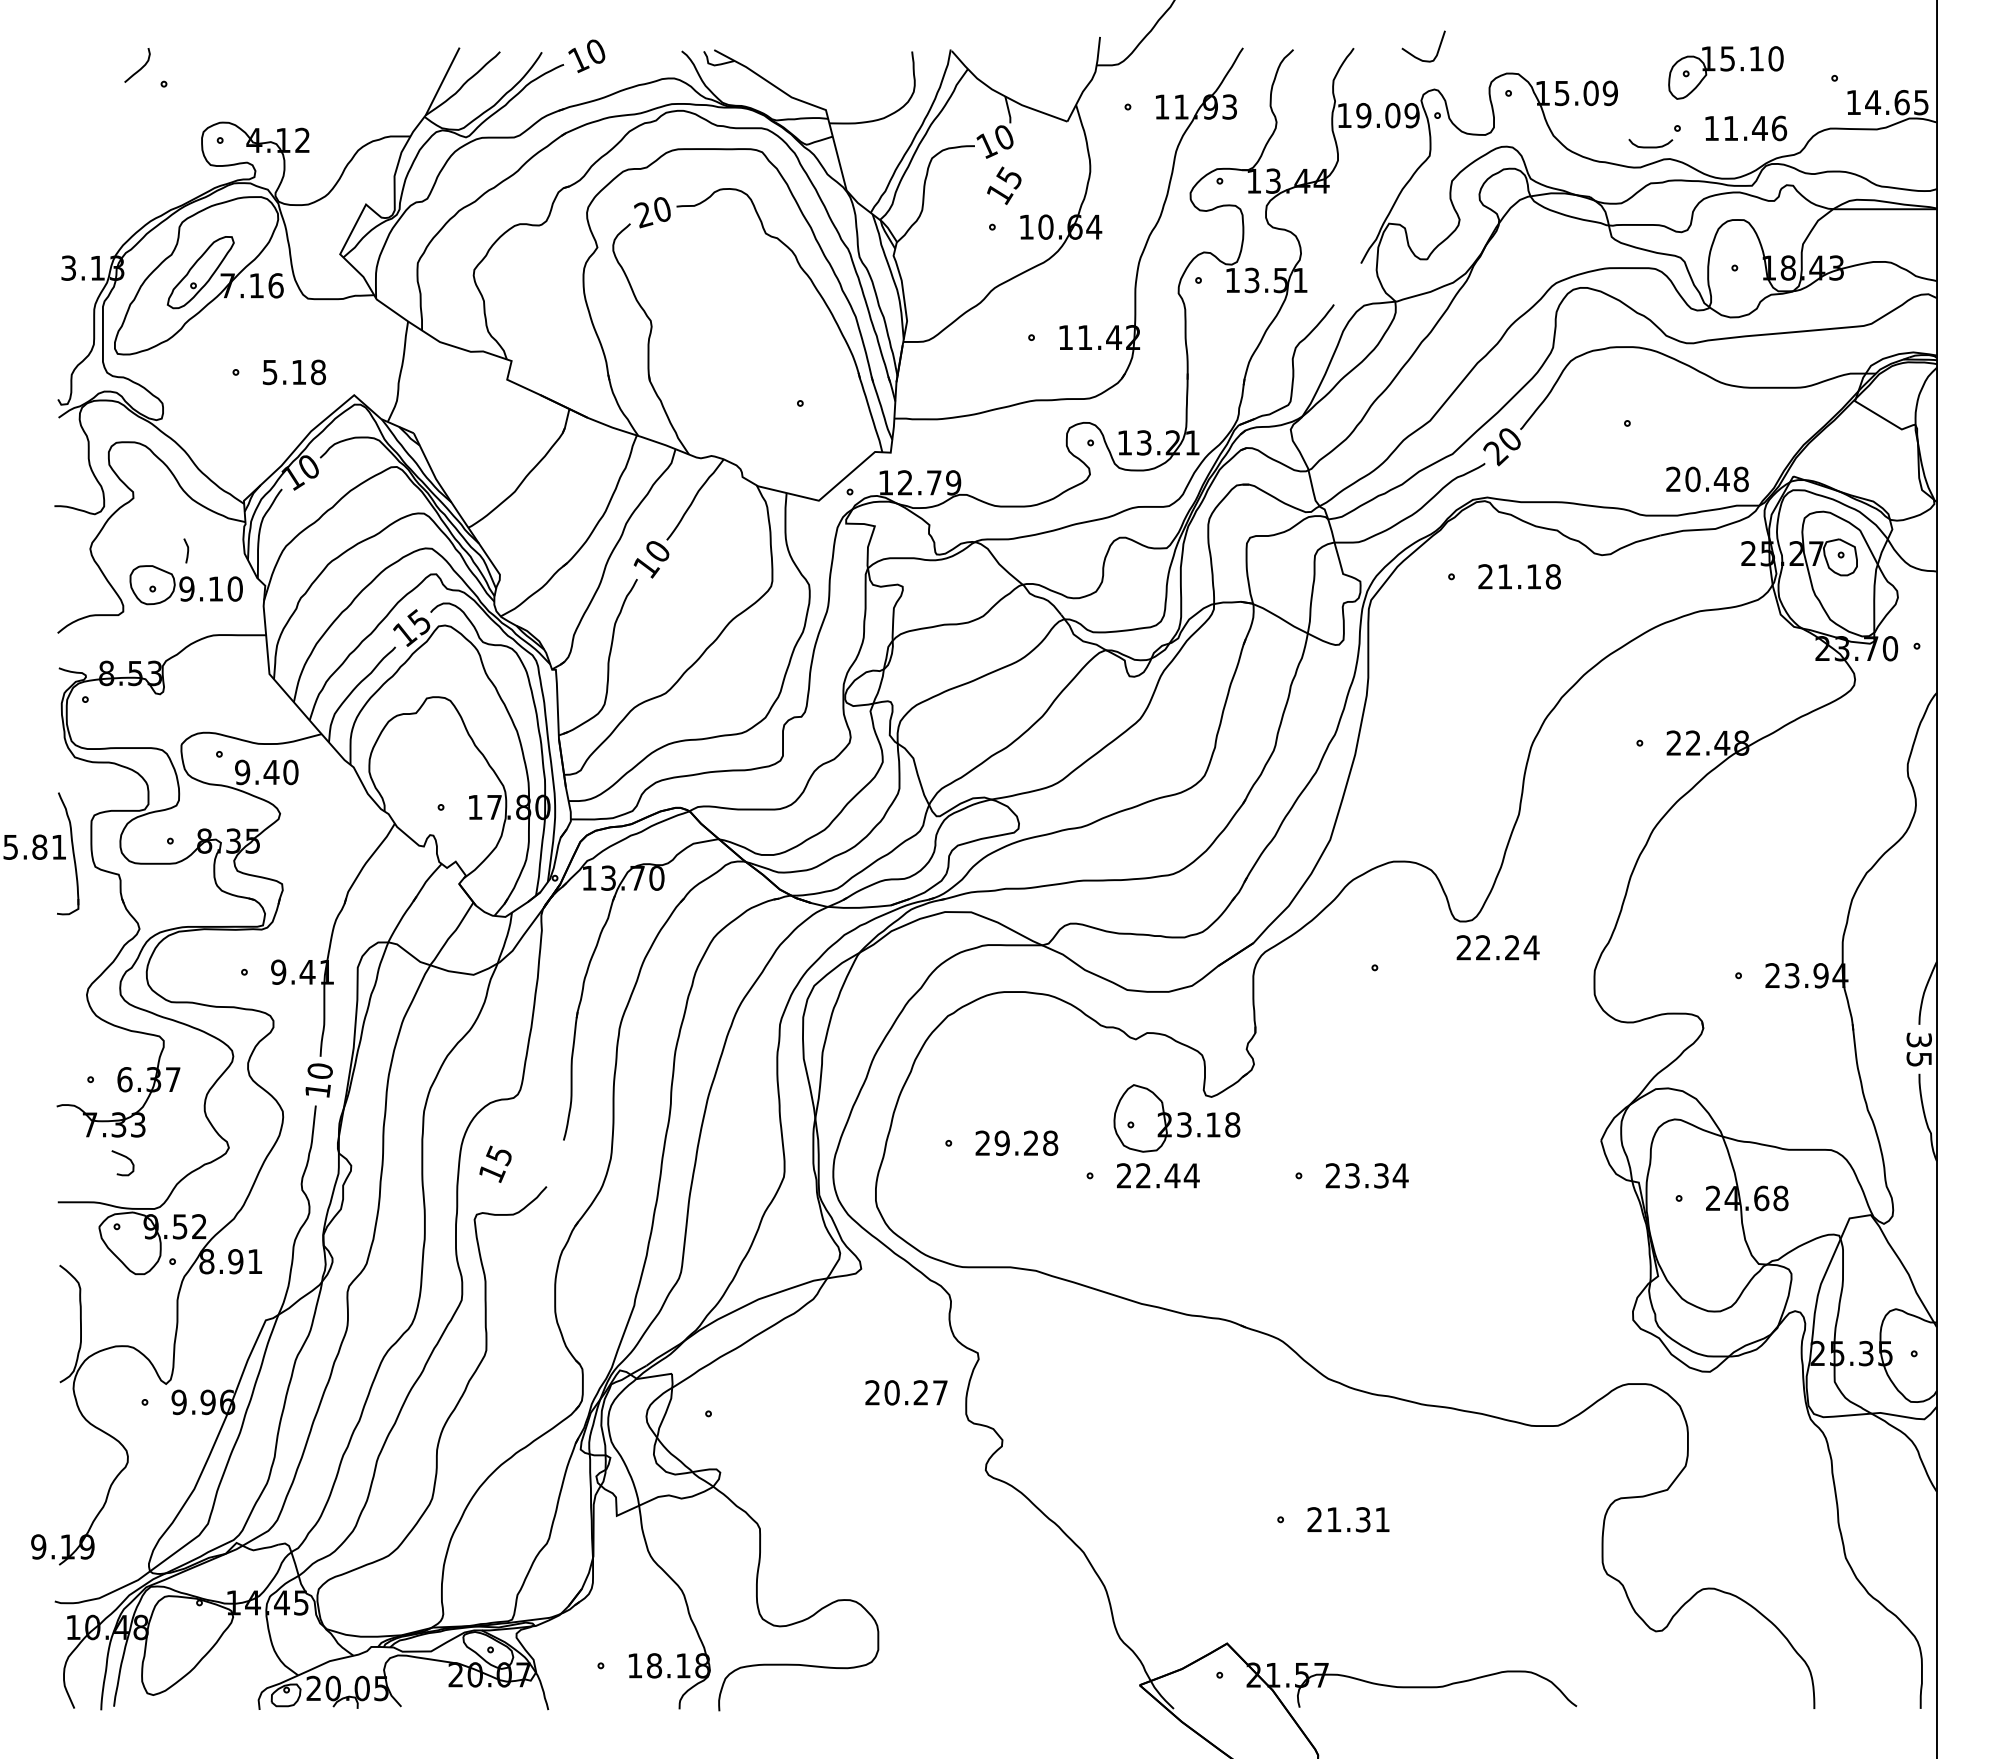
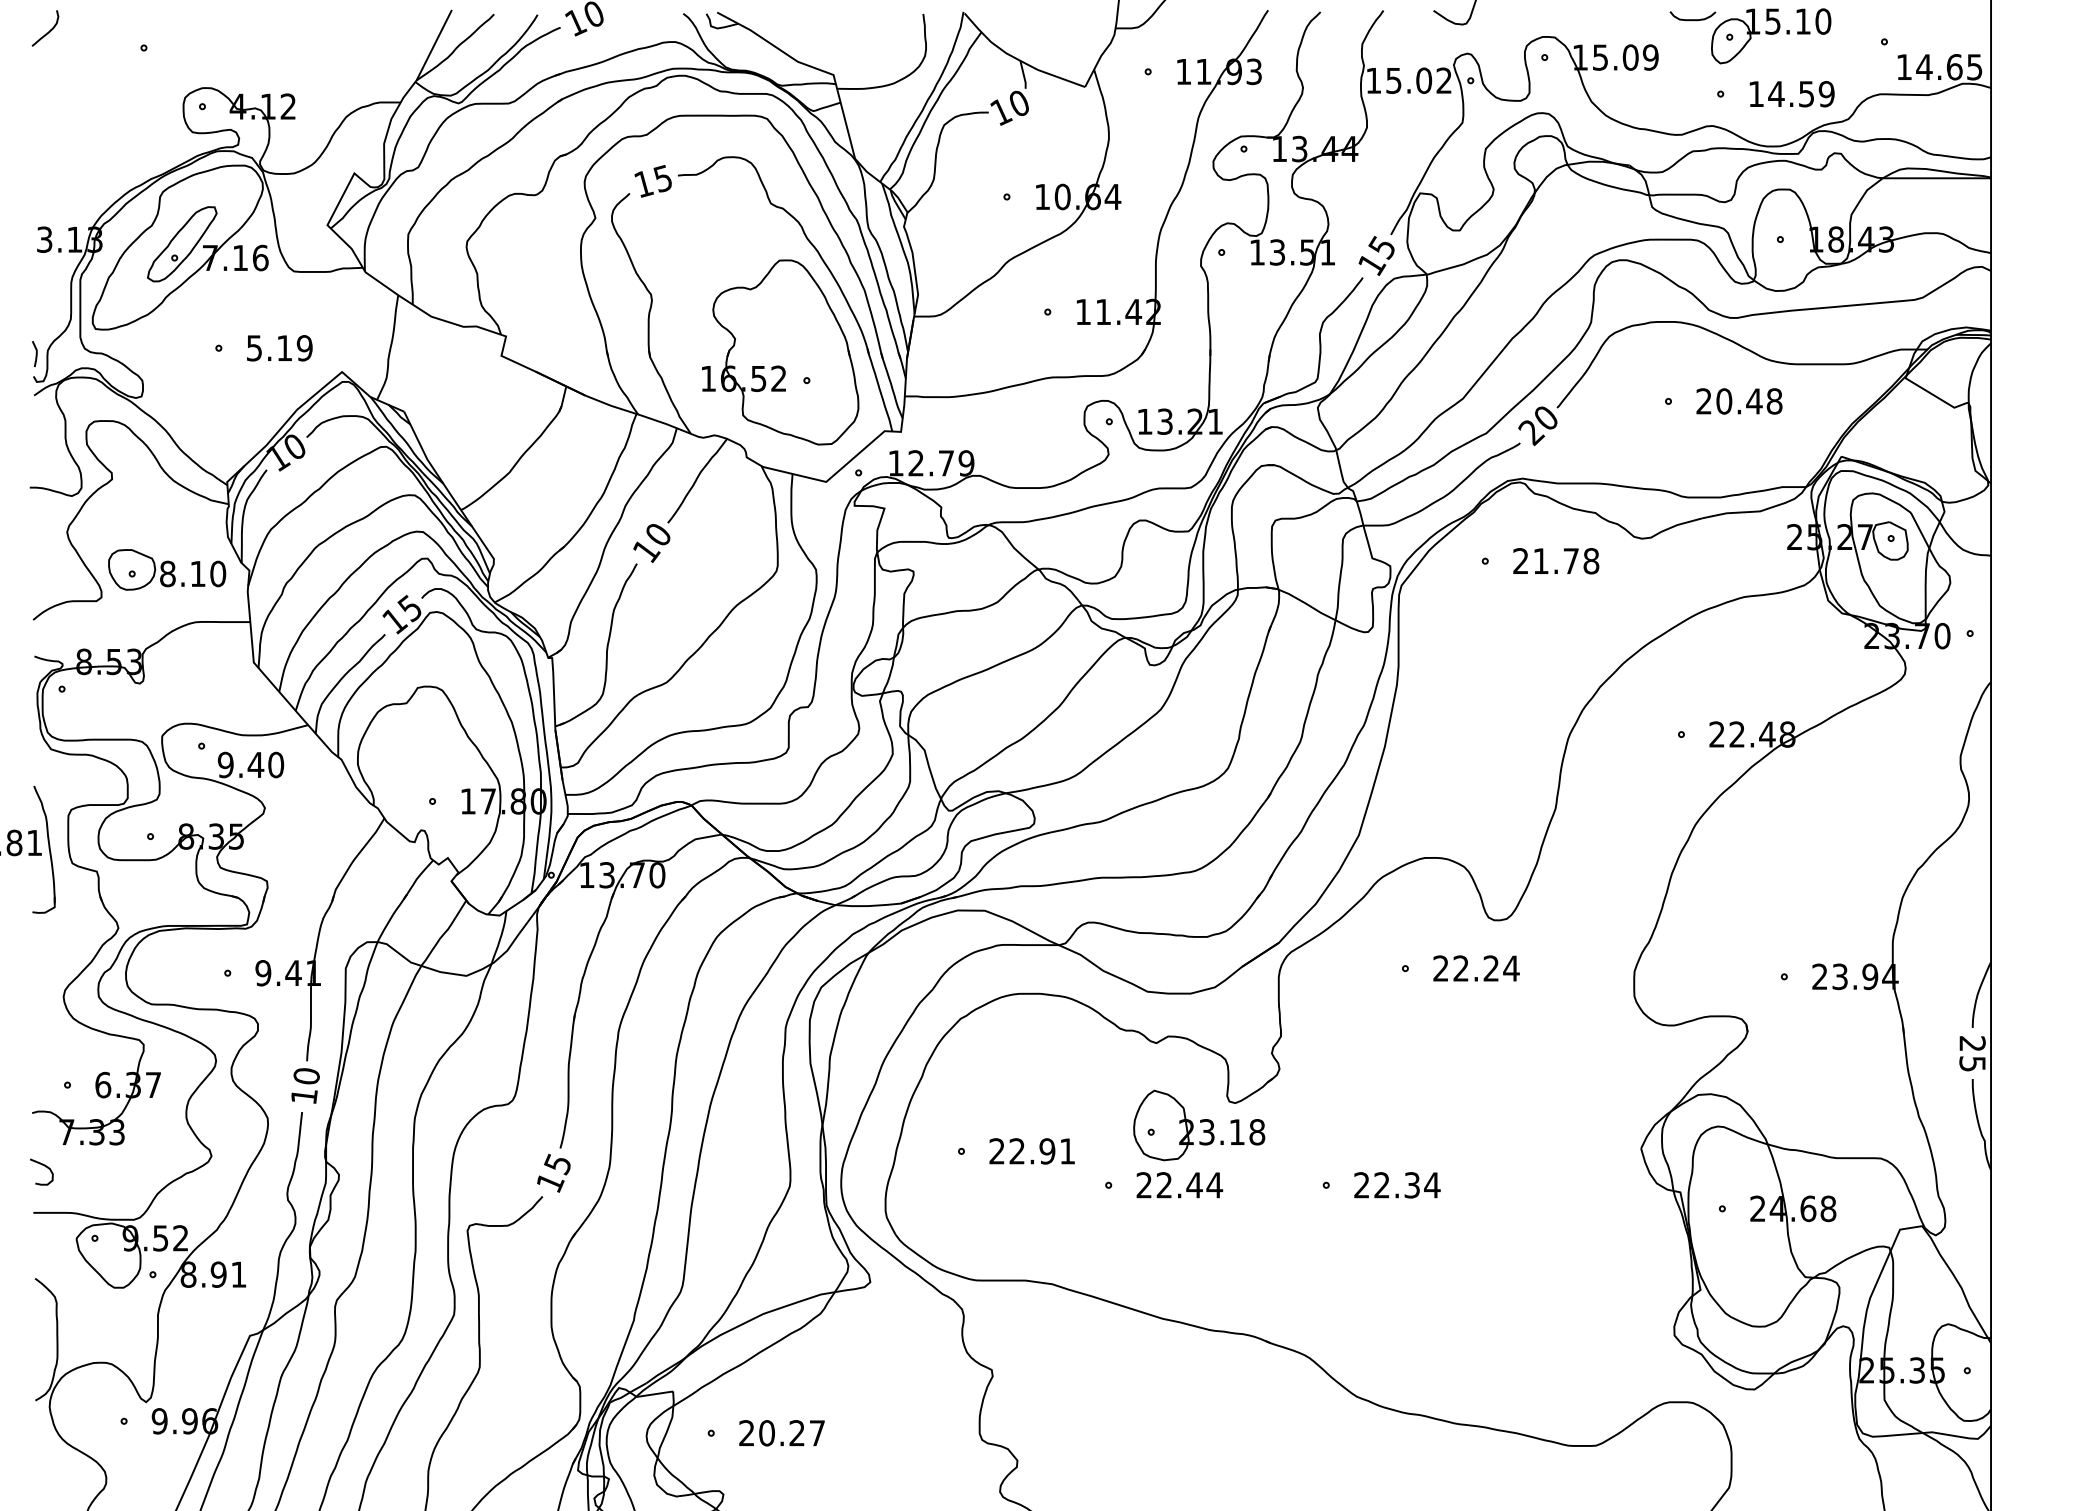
curve: (139, 68) -> (47, 31), moved
text: (1387, 115) -> (1418, 80), 19.09 -> 15.02
text: (1755, 128) -> (1801, 94), 11.46 -> 14.59
curve: (1650, 146) -> (1692, 19), moved
text: (1004, 185) -> (1376, 255), moved
text: (652, 212) -> (652, 181), 20 -> 15
text: (317, 372) -> (303, 348), 5.18 -> 5.19
part: (774, 376) -> (779, 352), added
text: (1707, 479) -> (1739, 401), moved
line: (187, 550) -> (36, 353), moved
text: (1534, 576) -> (1571, 560), 21.18 -> 21.78
text: (186, 588) -> (167, 573), 9.10 -> 8.10
text: (1497, 947) -> (1475, 968), moved
text: (1918, 1039) -> (1971, 1043), 35 -> 25
text: (1026, 1142) -> (1042, 1150), 29.28 -> 22.91
curve: (124, 1157) -> (43, 1166), moved
text: (495, 1163) -> (553, 1172), moved
text: (1352, 1175) -> (1382, 1184), 23.34 -> 22.34
text: (906, 1392) -> (782, 1432), moved

